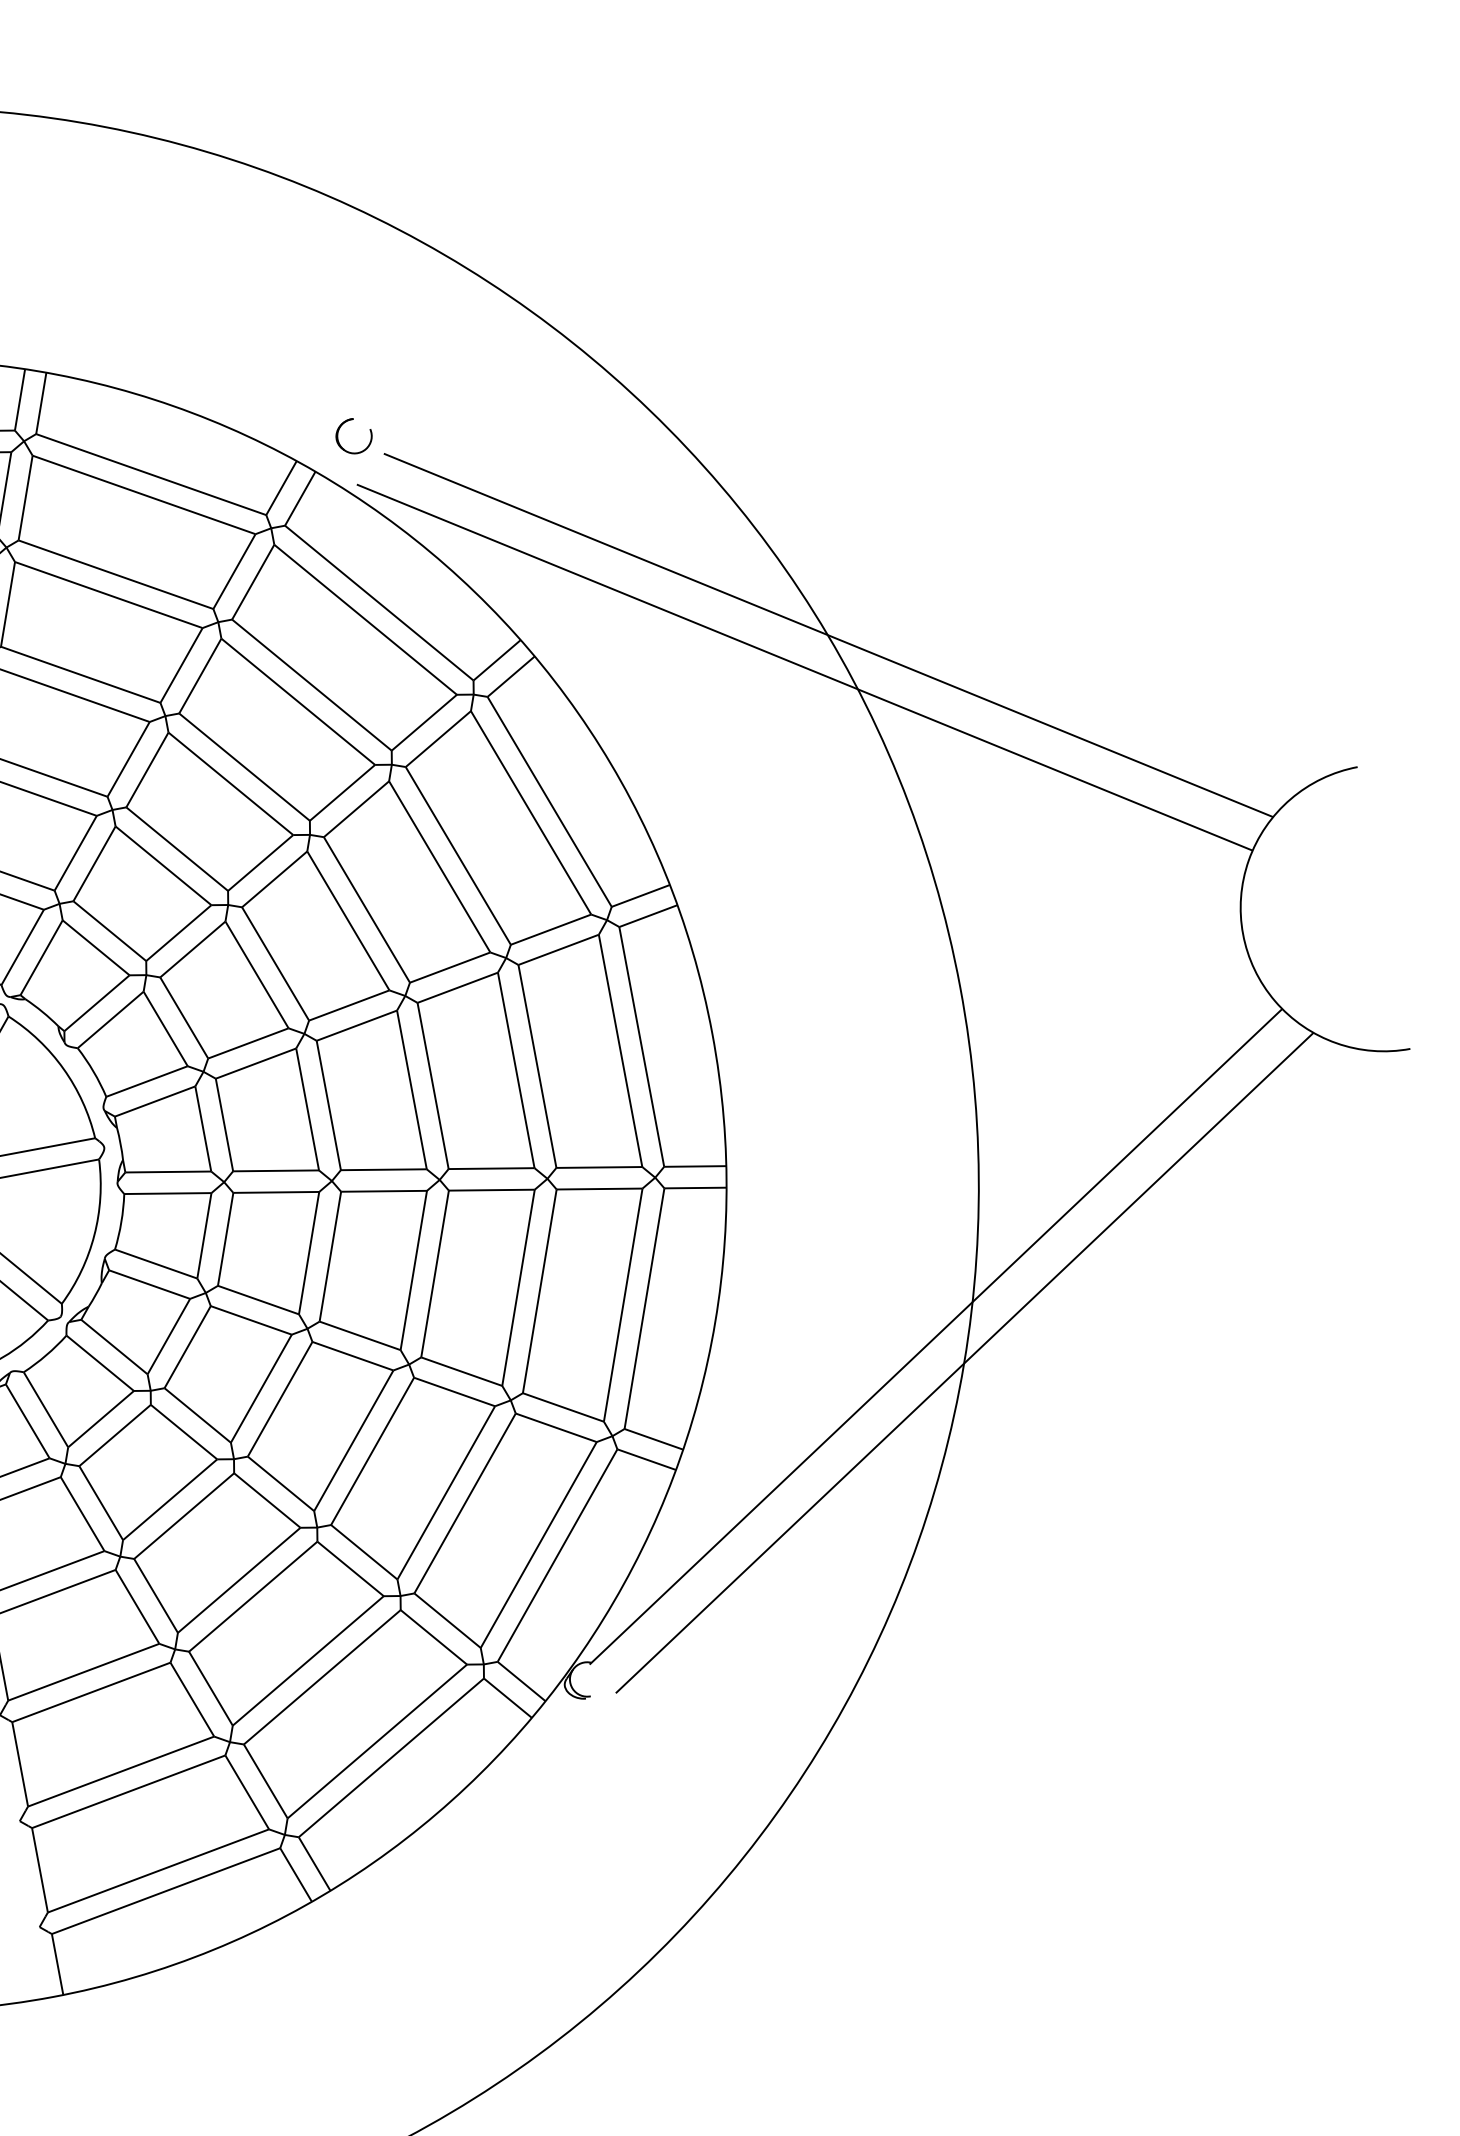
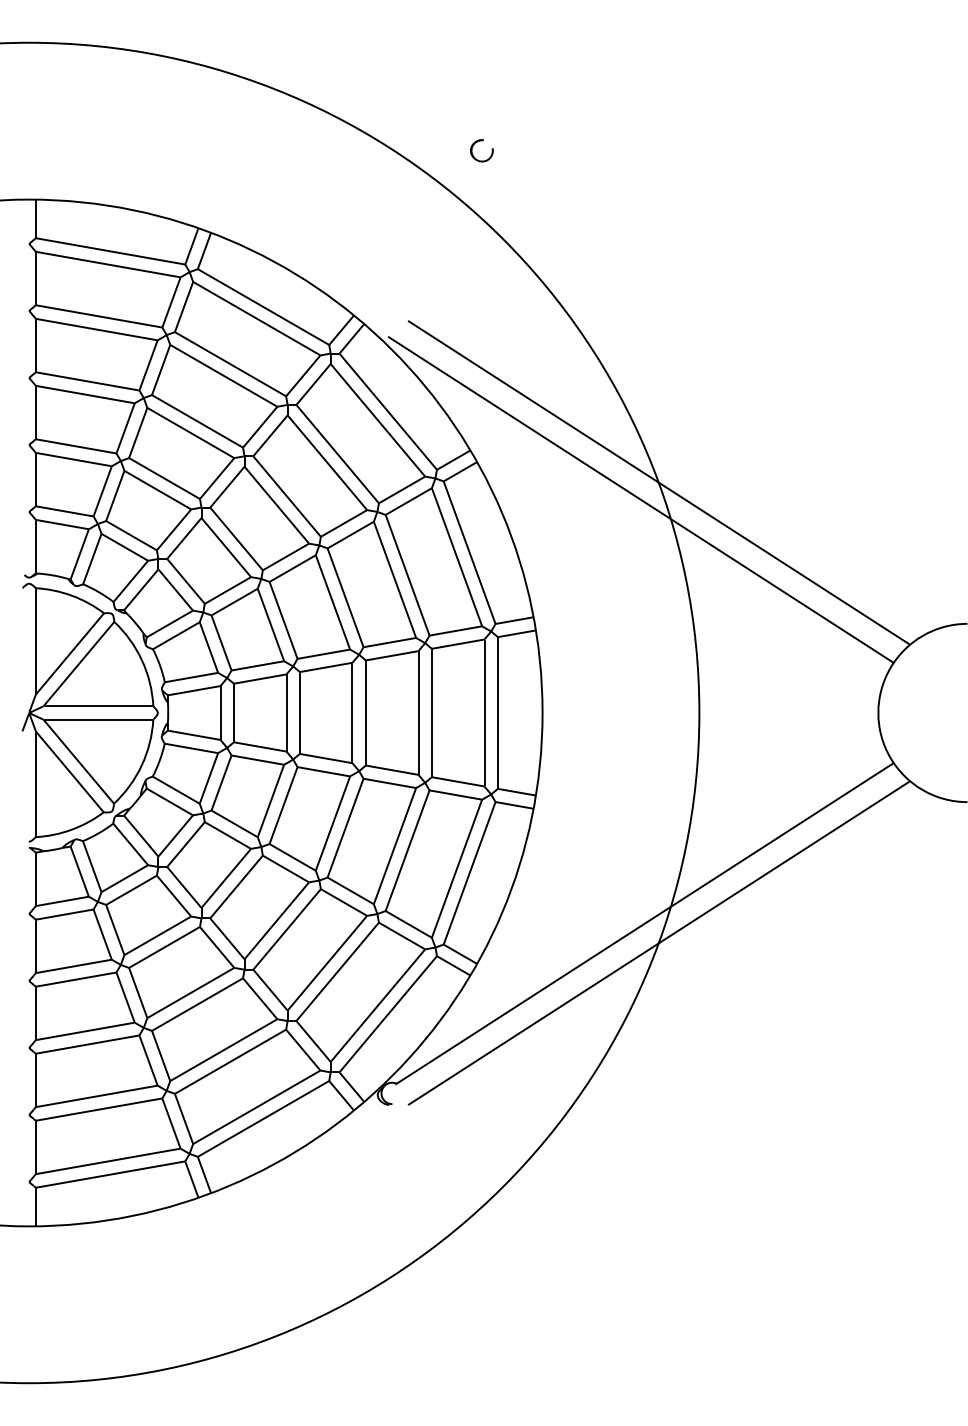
part: (344, 424) -> (477, 142), moved

